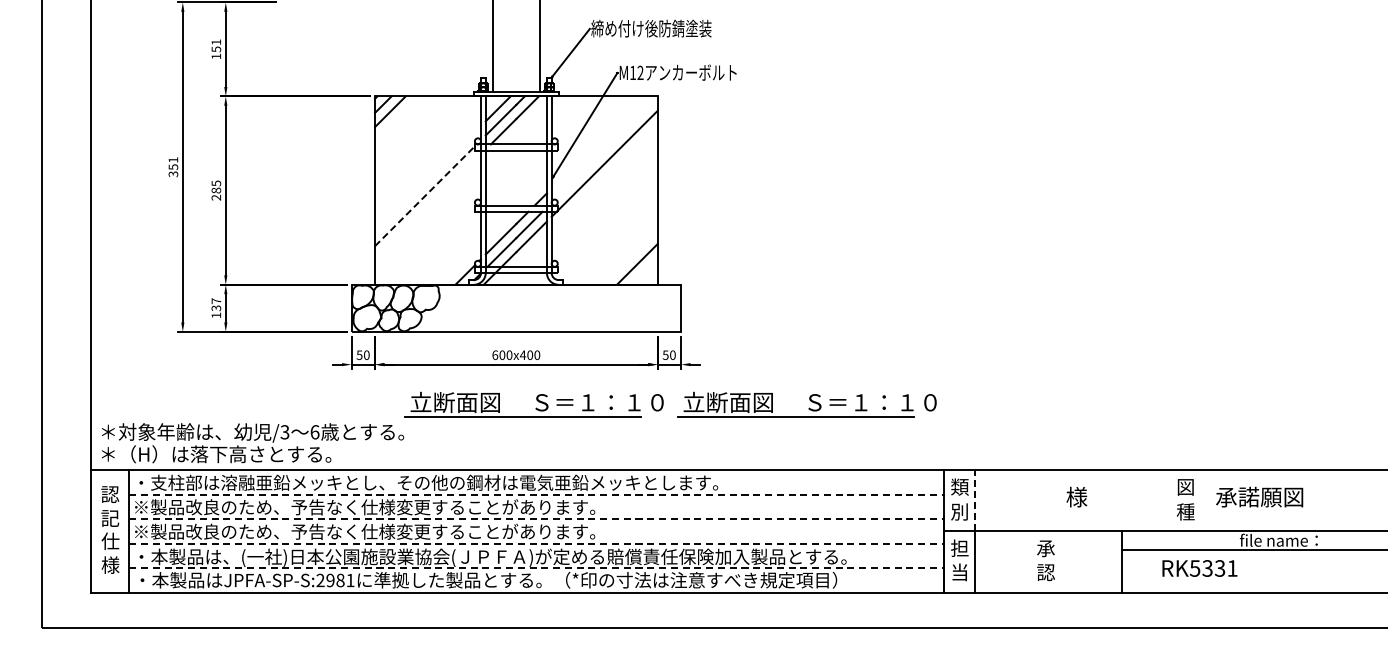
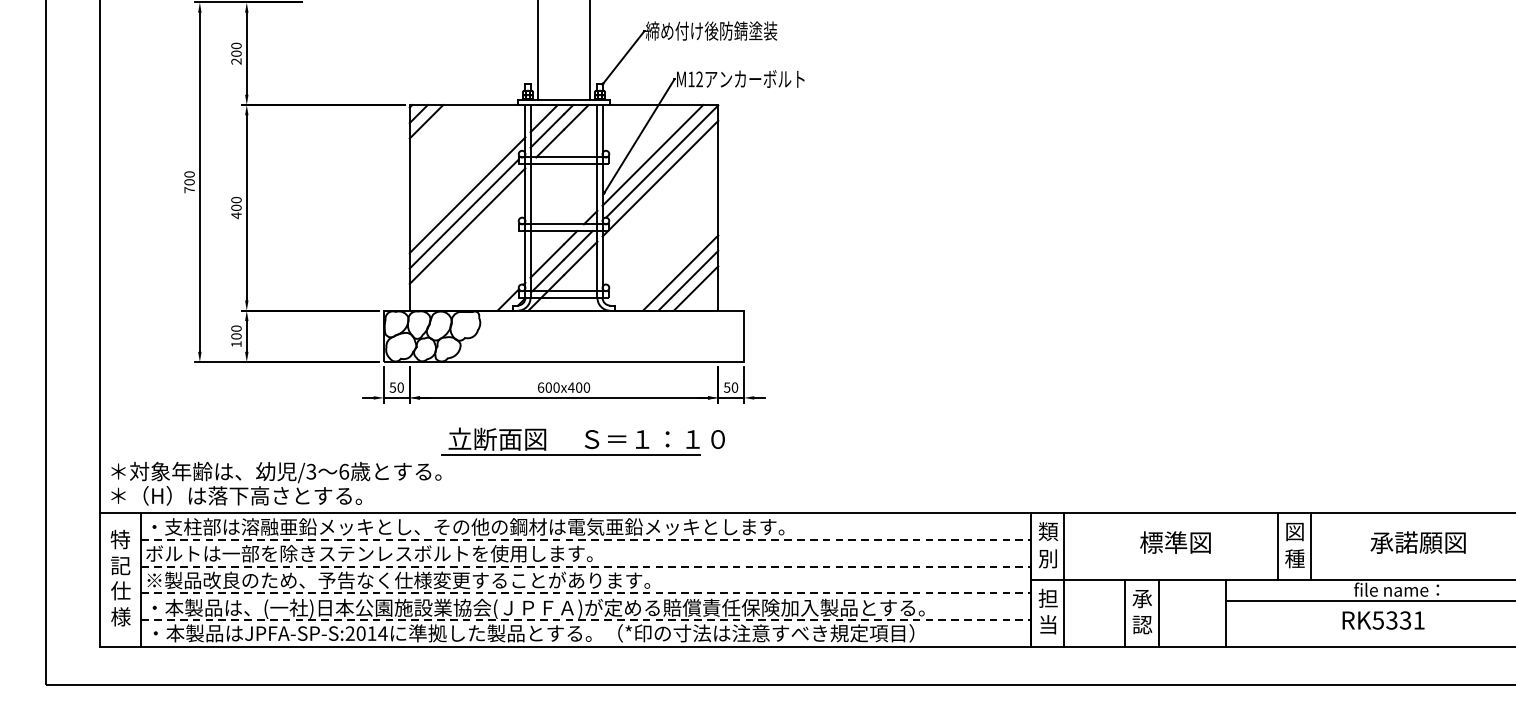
text: (216, 49) -> (236, 53), 151 -> 200
line: (597, 142) -> (652, 155), added
line: (605, 147) -> (661, 160), added
text: (173, 167) -> (189, 182), 351 -> 700
line: (428, 179) -> (468, 195), added
text: (216, 190) -> (236, 207), 285 -> 400
line: (424, 196) -> (463, 214), dashed -> solid
line: (428, 207) -> (468, 226), added
line: (622, 249) -> (679, 272), added
line: (629, 257) -> (687, 280), added
text: (216, 304) -> (236, 332), 137 -> 100
part: (806, 404) -> (880, 441), removed
text: (110, 494) -> (120, 539), 認 -> 特
text: (1076, 496) -> (1175, 541), 様 -> 標準図
text: (1259, 496) -> (1418, 541), moved
line: (974, 500) -> (1064, 546), dashed -> solid
line: (1169, 500) -> (1277, 546), added
line: (1200, 500) -> (1311, 546), added
text: (364, 507) -> (398, 553), ※製品改良のため、予告なく仕様変更することがあります。 -> ボルトは一部を除きステンレスボルトを使用します。
line: (1030, 561) -> (1125, 612), added
line: (1061, 561) -> (1159, 612), added
text: (1199, 568) -> (1383, 620), moved
text: (340, 580) -> (372, 633), JPFA-SP-S:2981 -> JPFA-SP-S:2014

